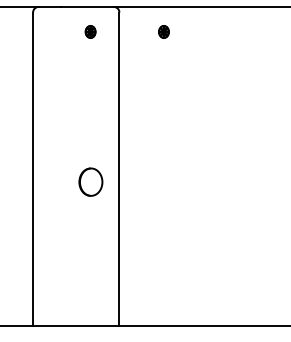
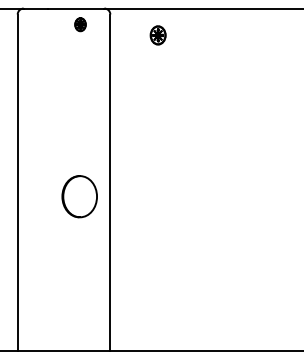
part: (90, 31) -> (80, 24), moved
part: (163, 31) -> (157, 34), size x1.4
part: (90, 181) -> (79, 195), size x1.4

